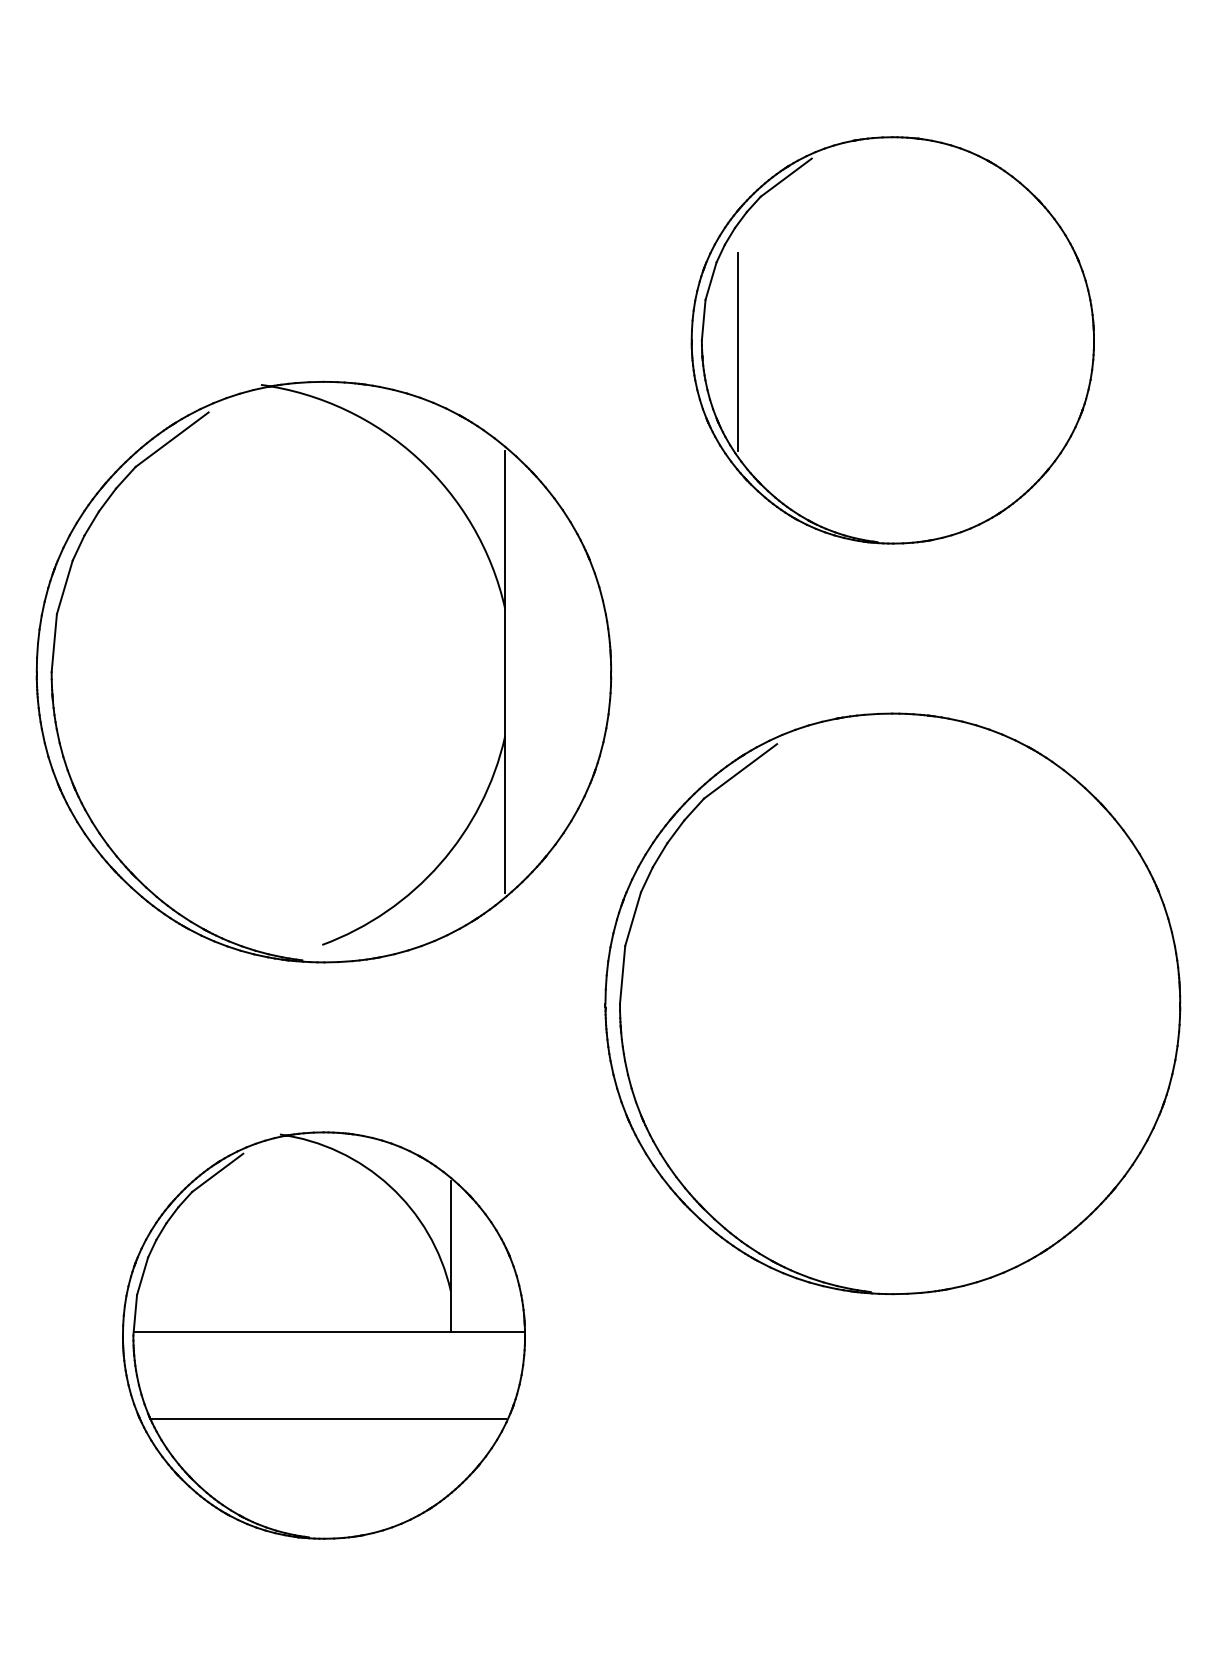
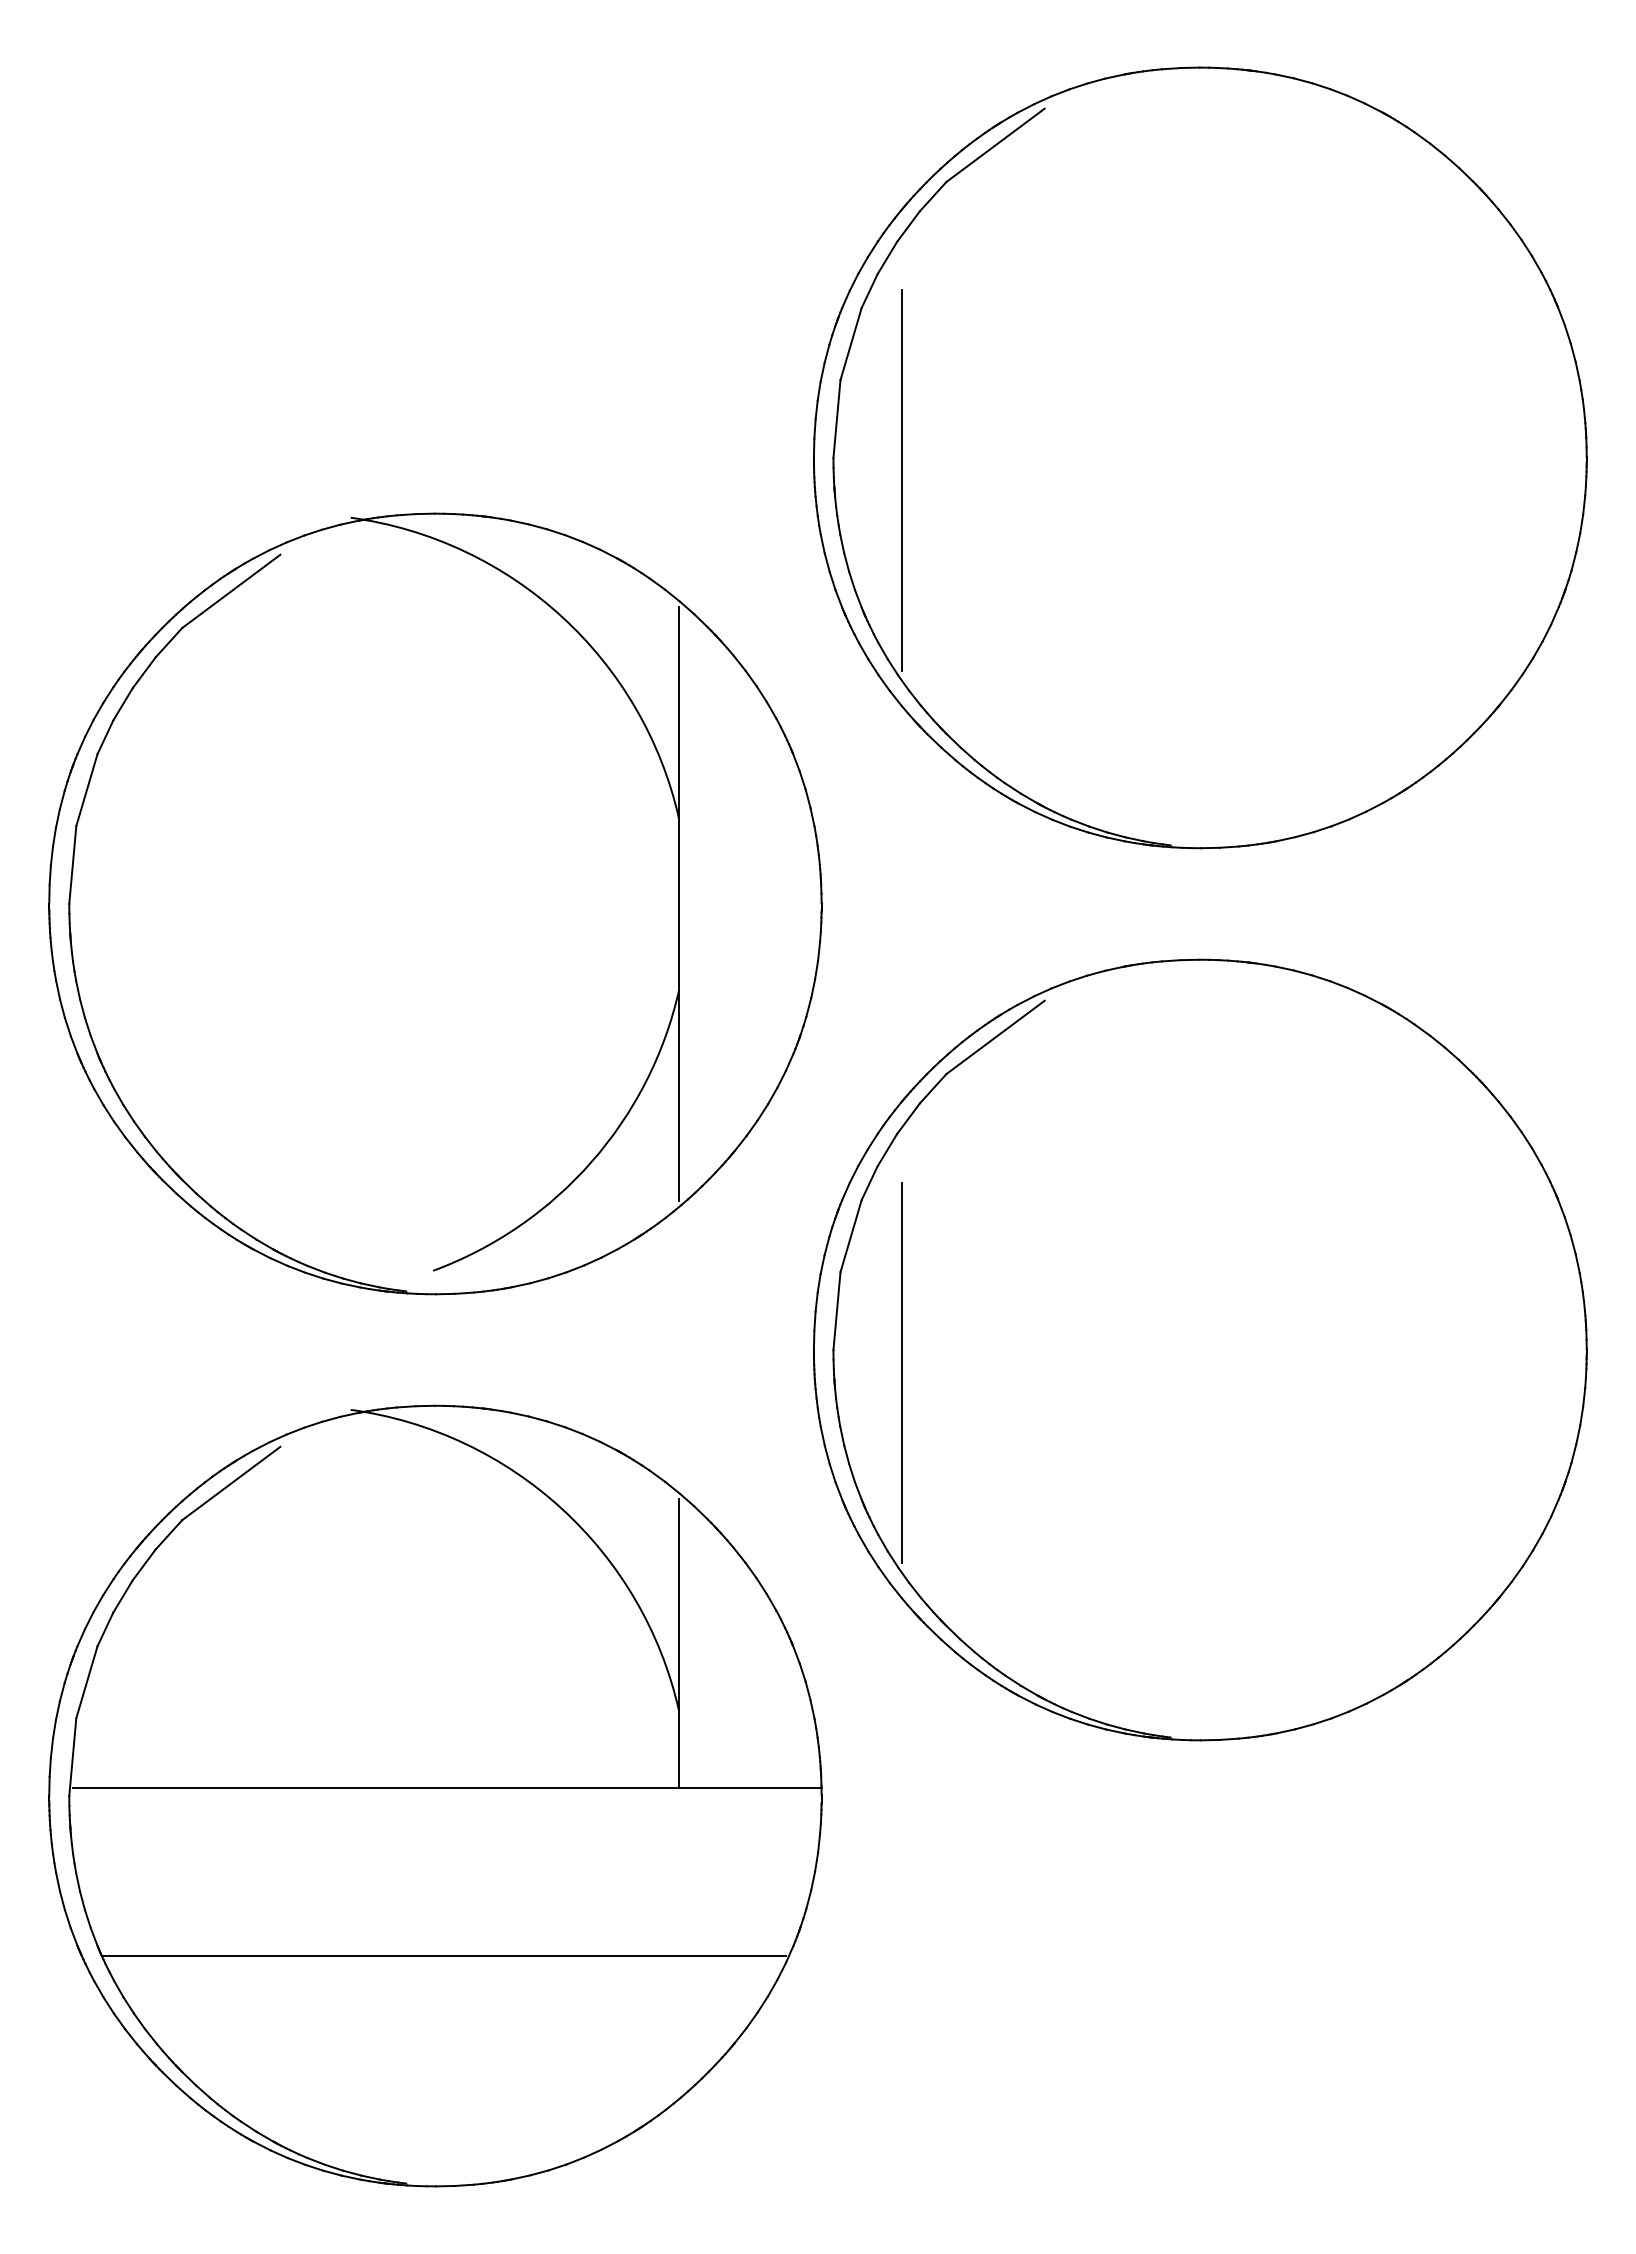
part: (892, 340) -> (1200, 457), size x1.43
line: (671, 1020) -> (902, 1372), added
part: (324, 1335) -> (435, 1795), size x1.43

